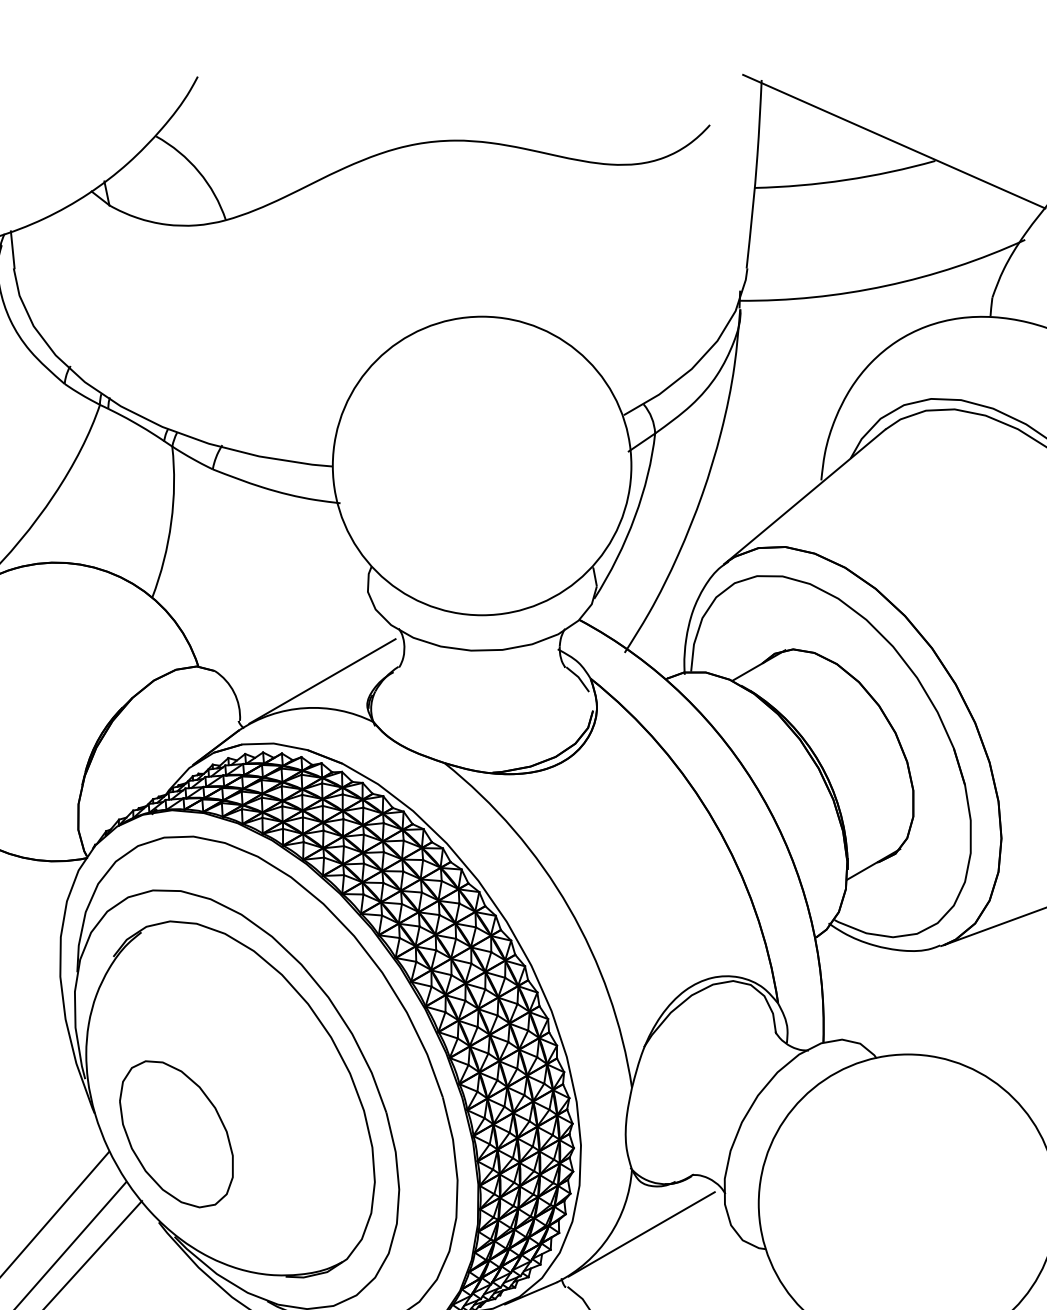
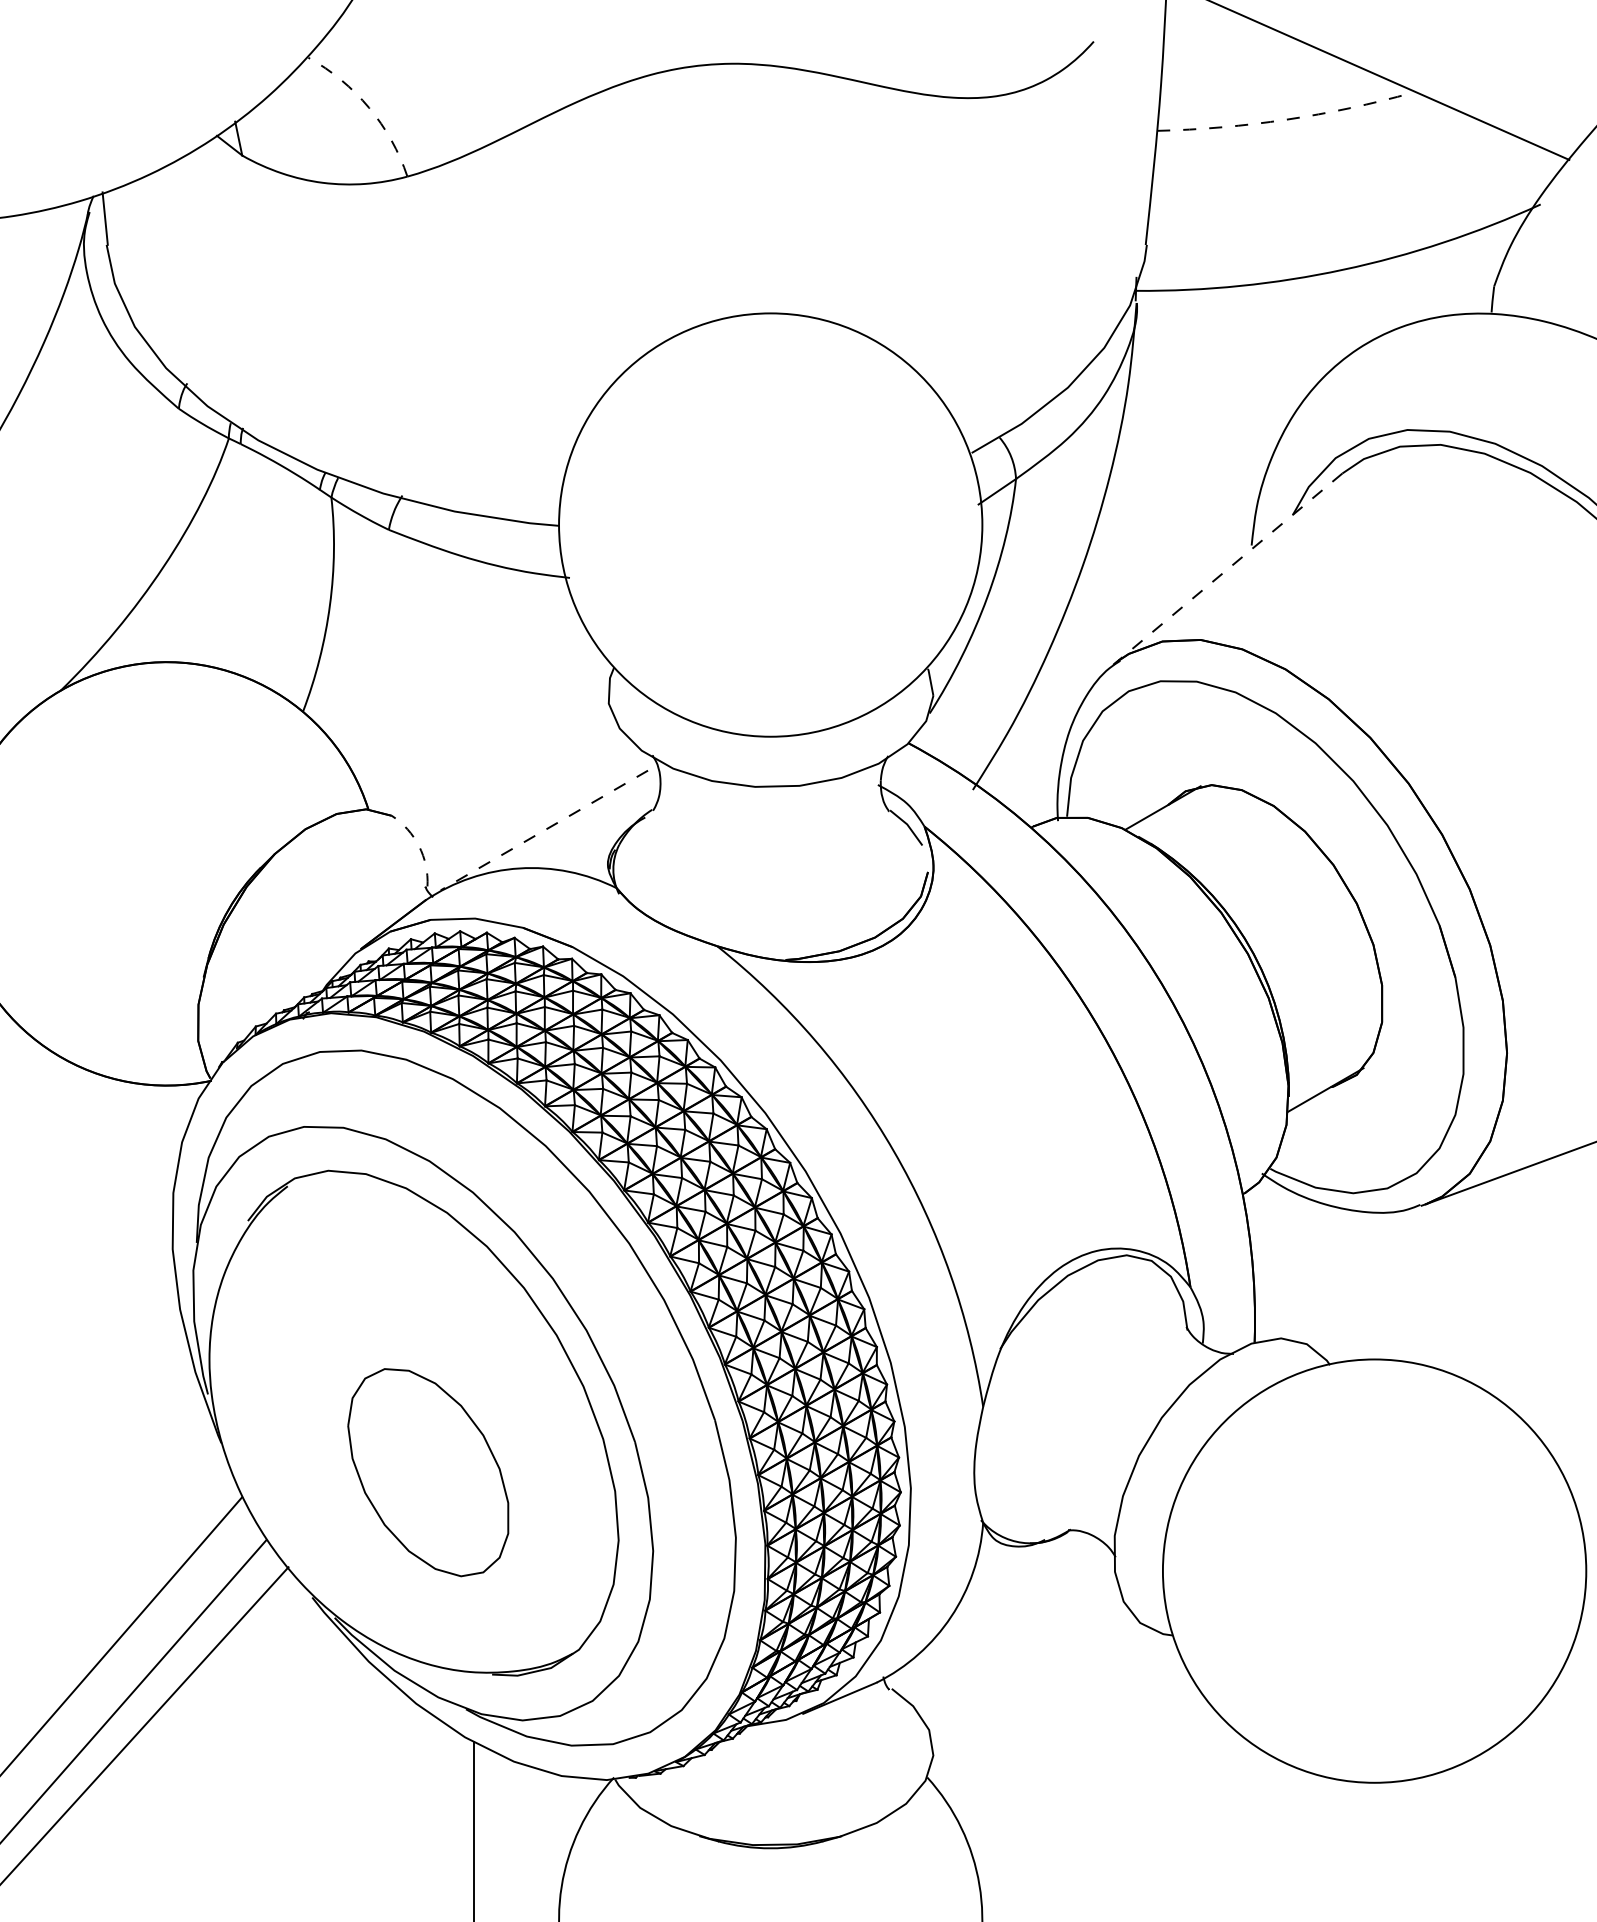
arc: (199, 171) -> (369, 107), solid -> dashed
arc: (845, 179) -> (1286, 119), solid -> dashed
line: (805, 496) -> (1228, 568), solid -> dashed
line: (322, 681) -> (544, 830), solid -> dashed
arc: (234, 692) -> (419, 846), solid -> dashed
part: (176, 1134) -> (428, 1472), moved
line: (641, 1234) -> (996, 1614), removed

